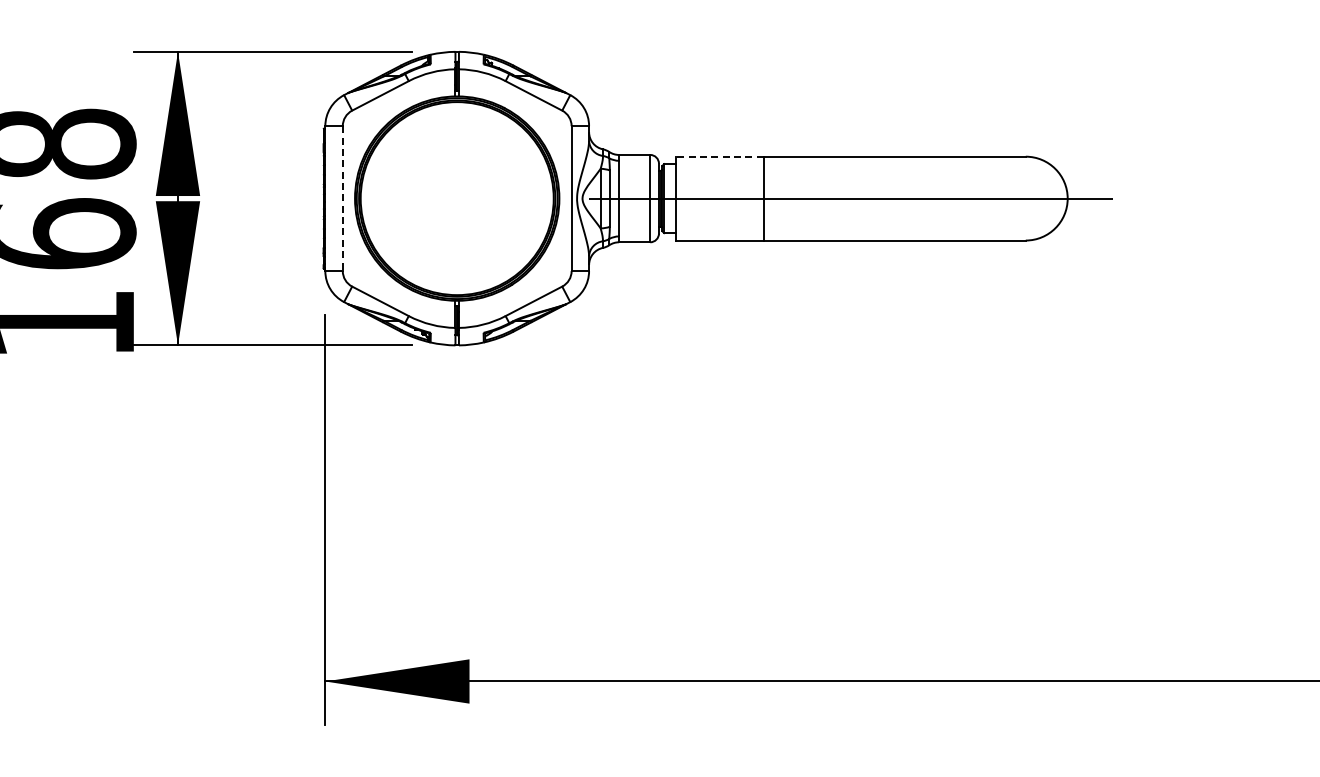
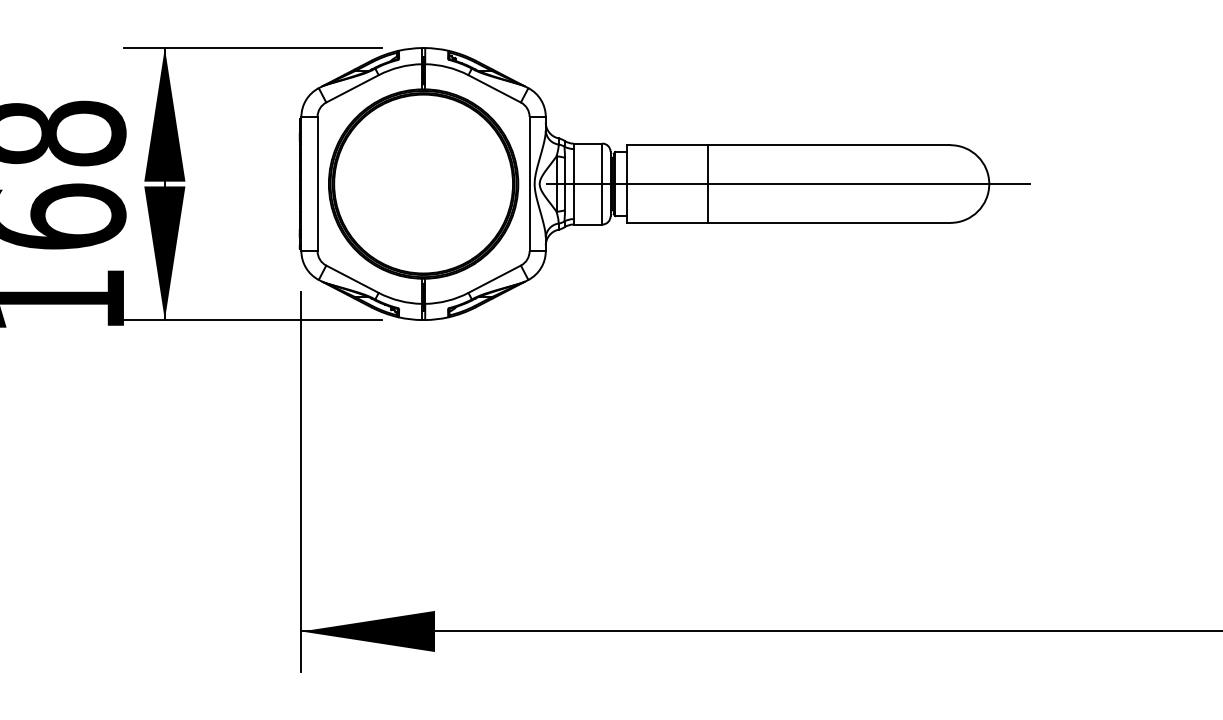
line: (720, 156) -> (667, 145), dashed -> solid
line: (342, 199) -> (317, 184), dashed -> solid

